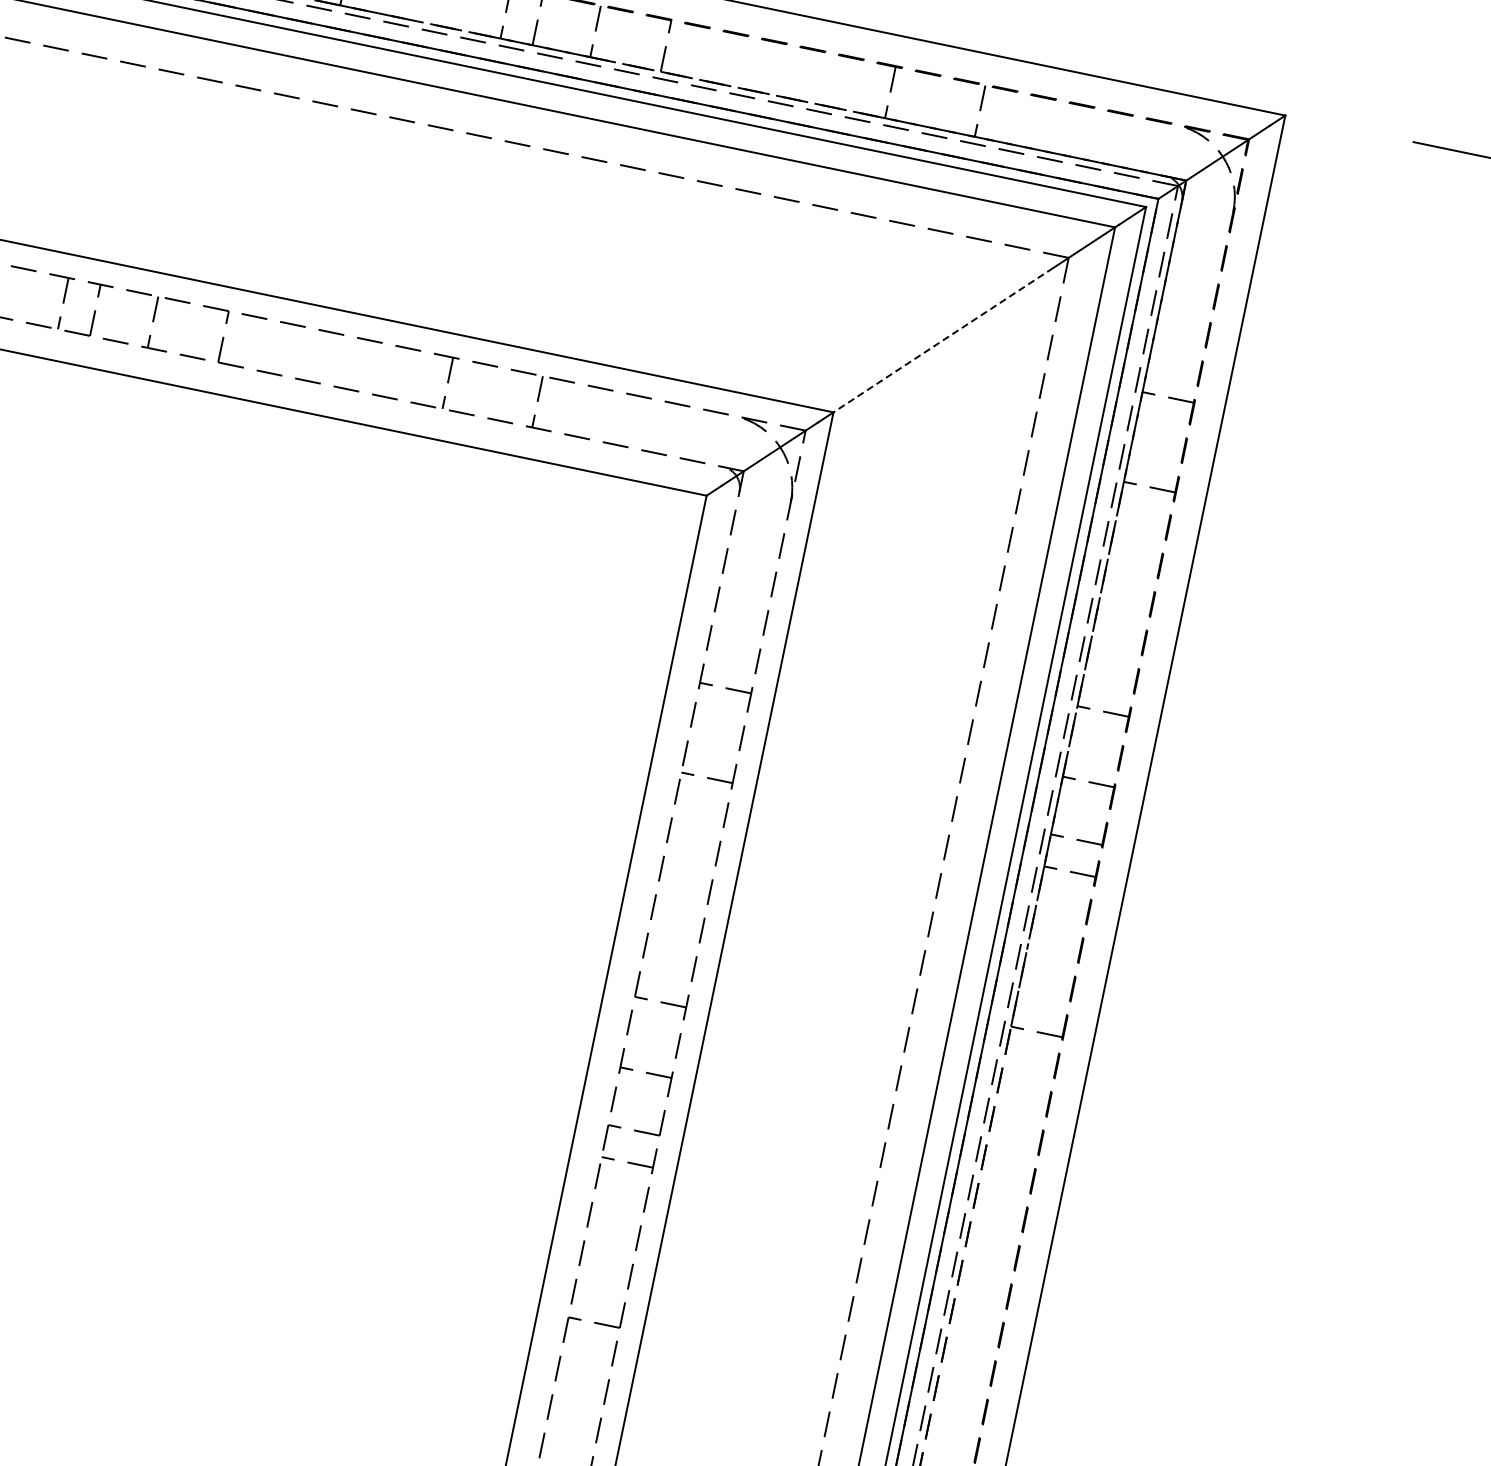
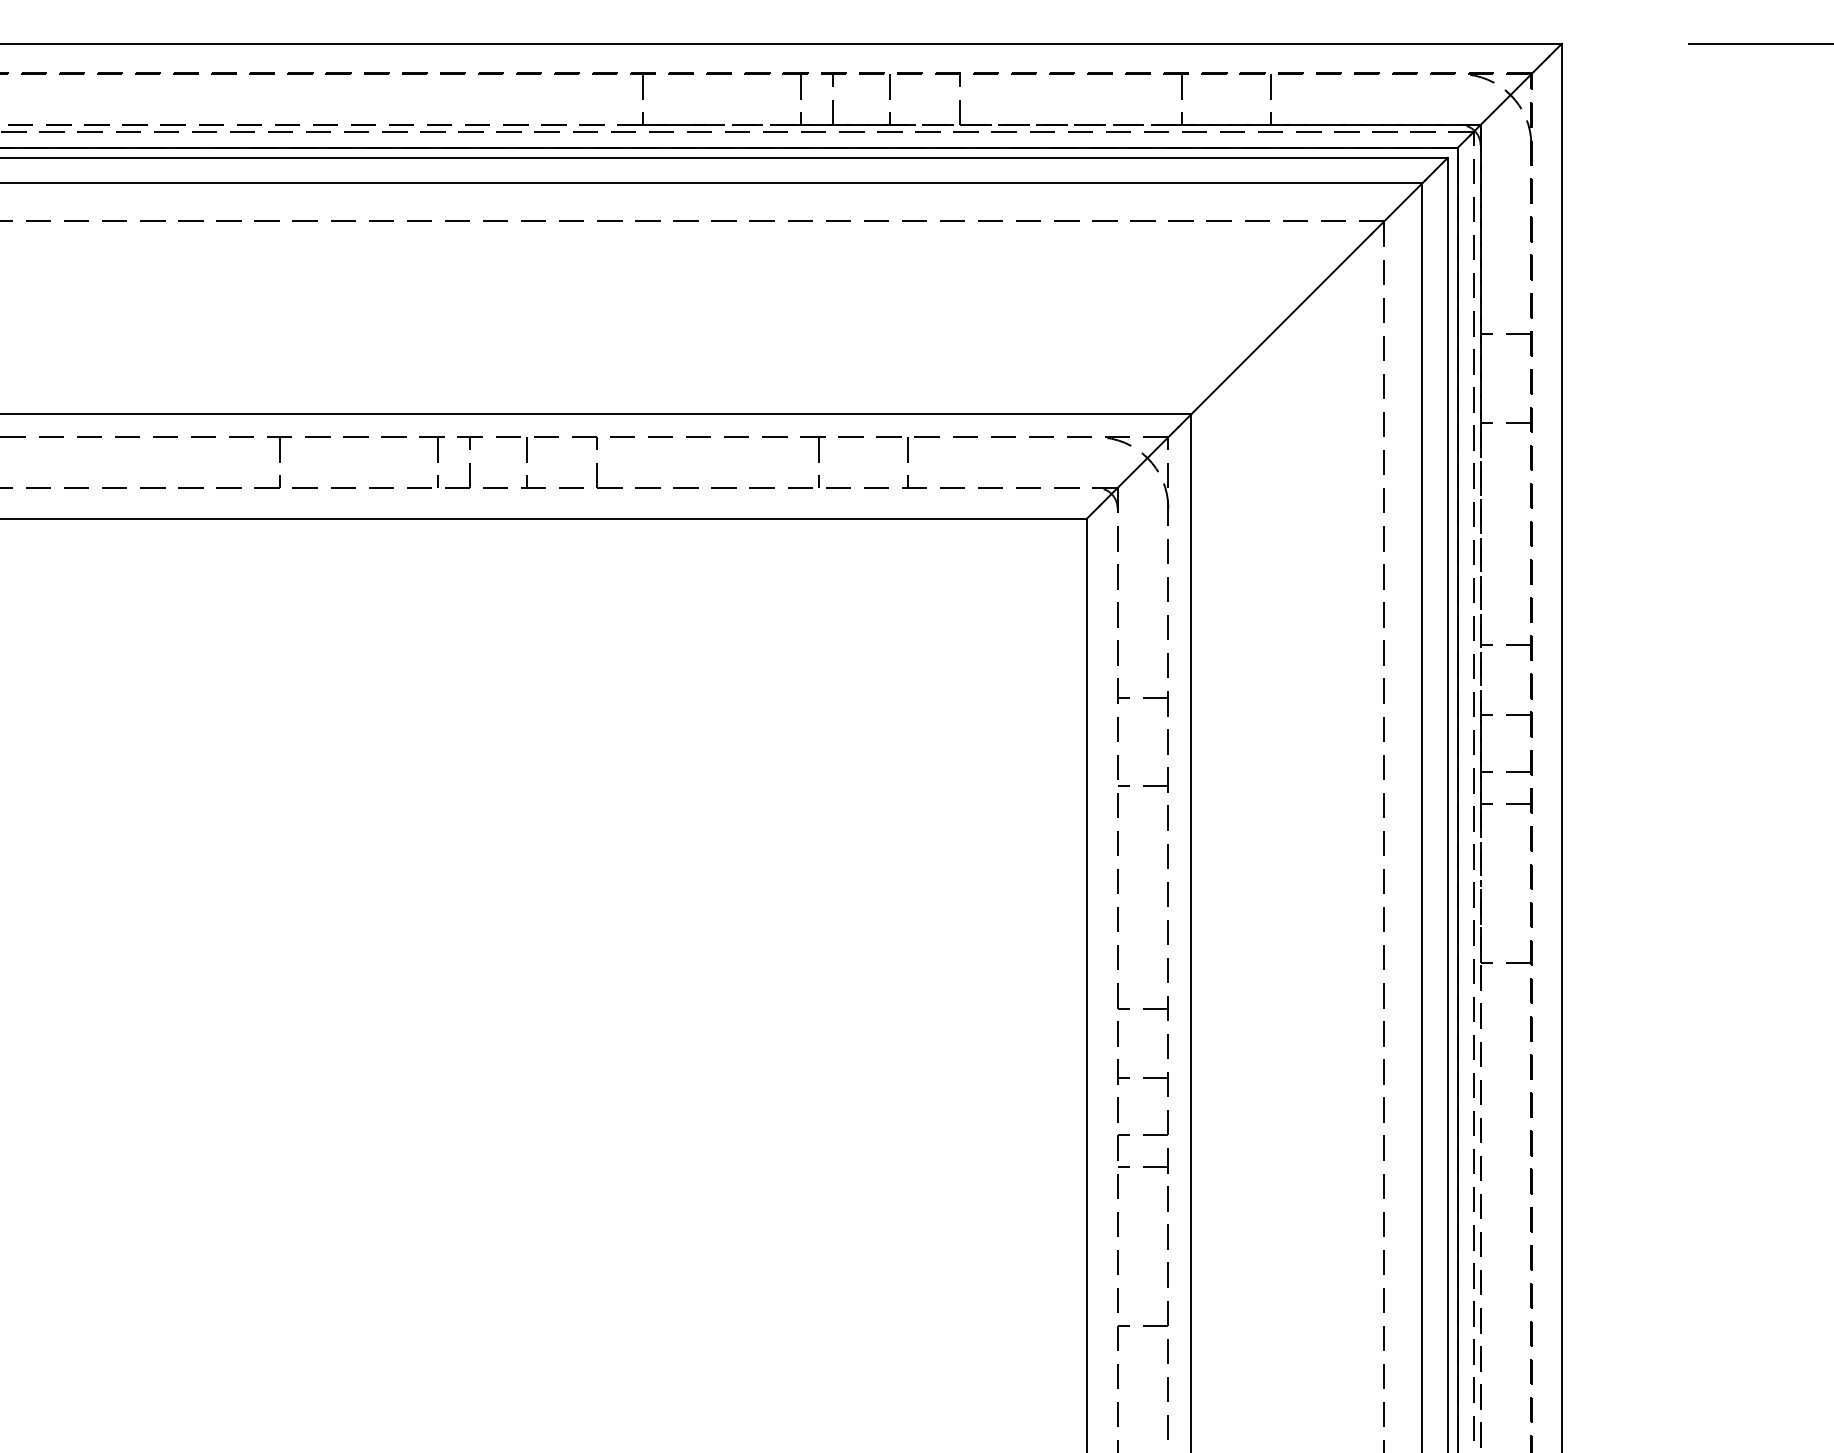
line: (942, 340) -> (1280, 324), dashed -> solid

